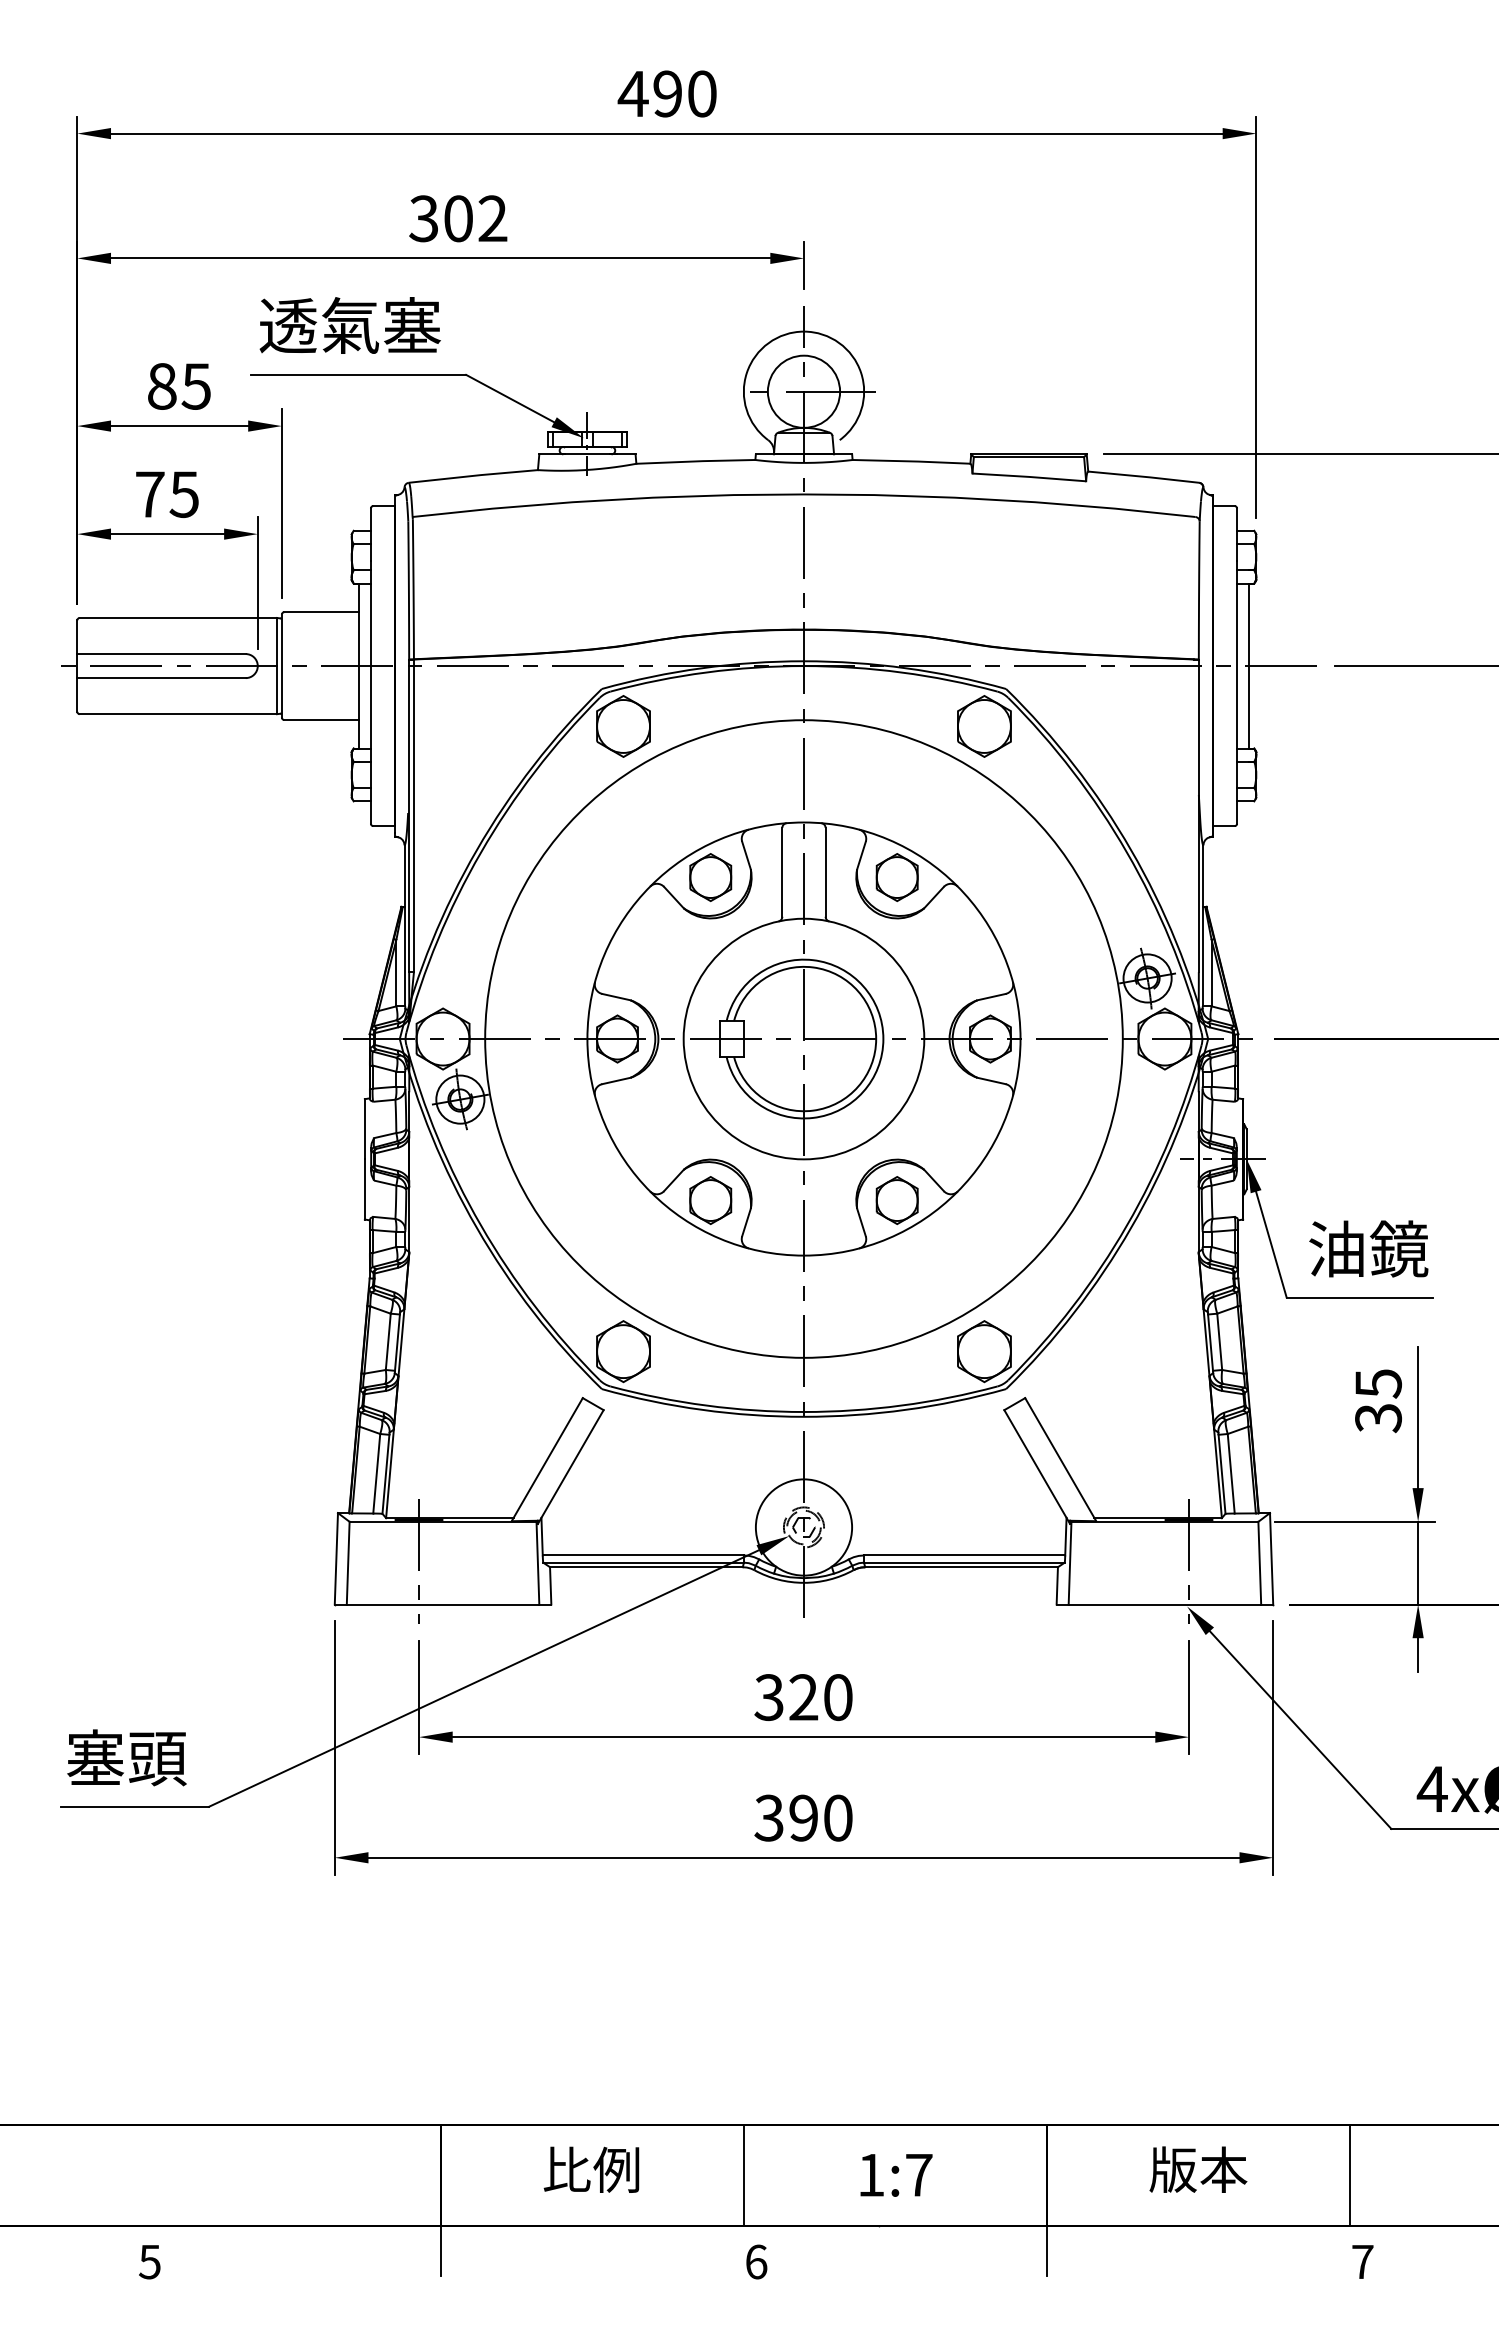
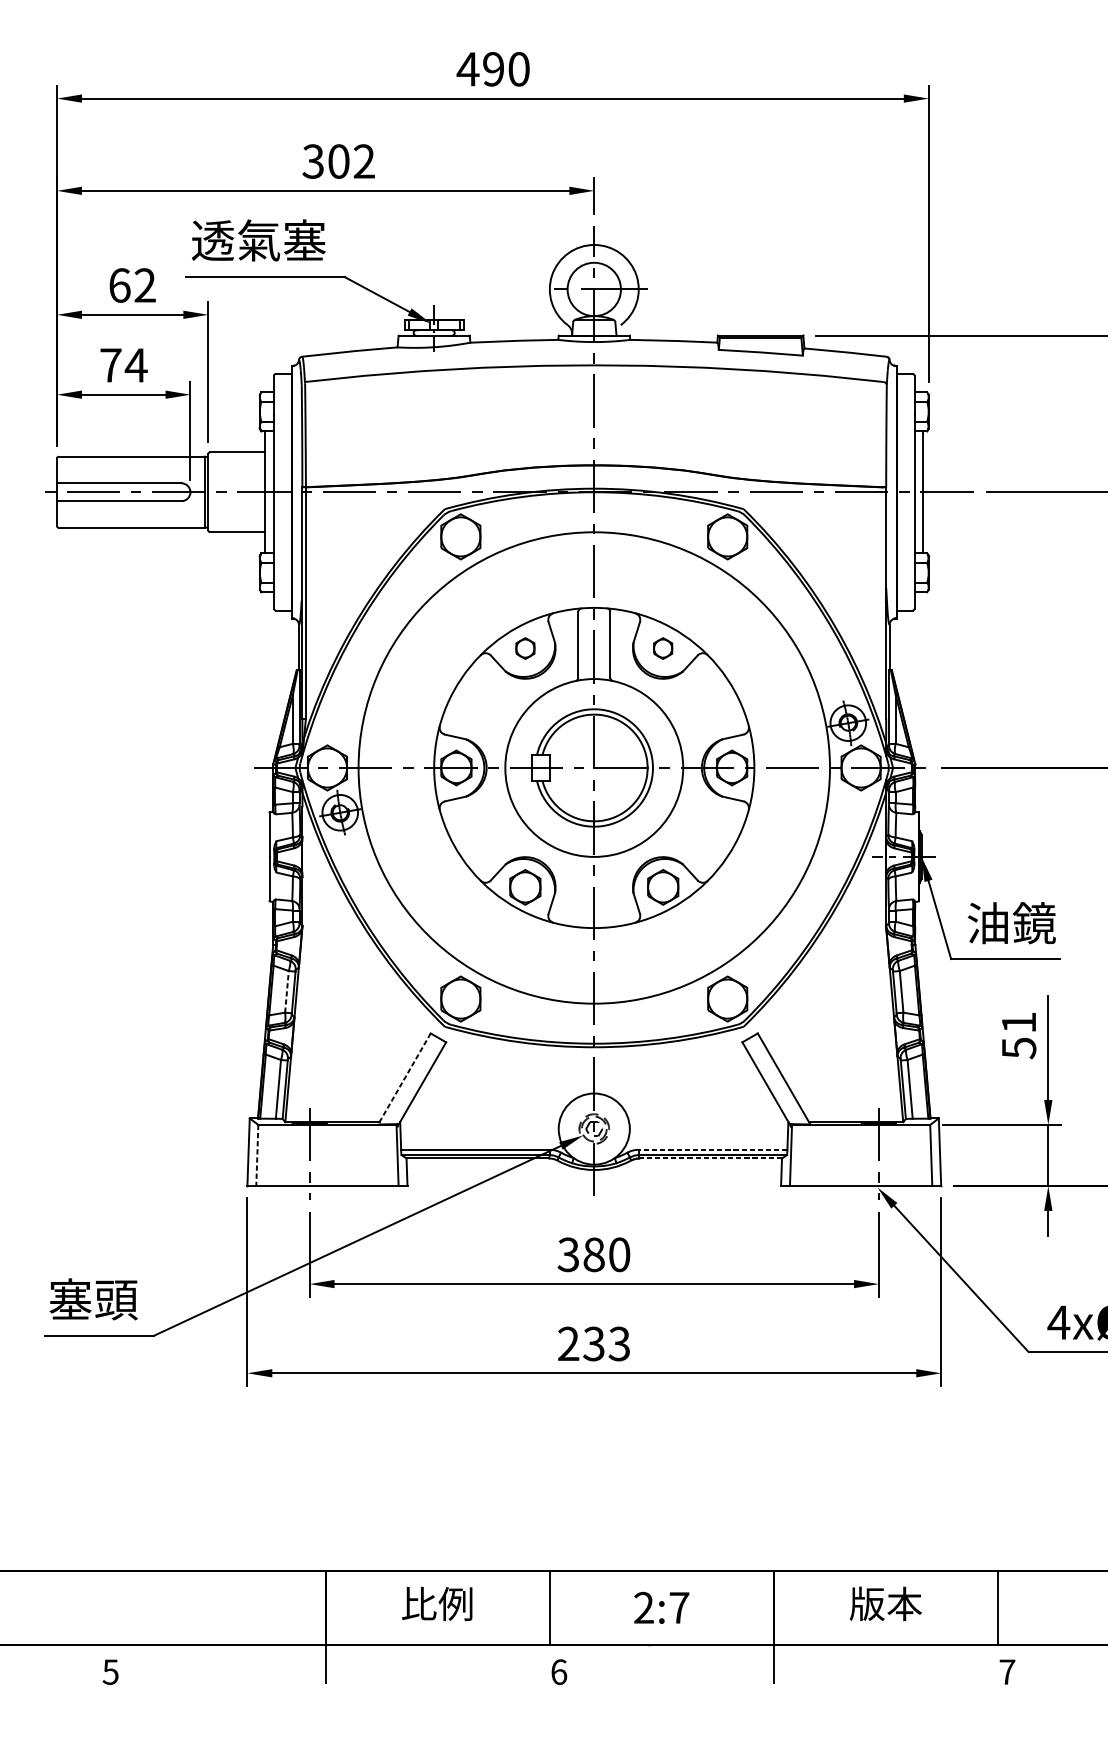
text: (179, 386) -> (132, 285), 85 -> 62
text: (183, 494) -> (135, 365), 75 -> 74
part: (710, 877) -> (525, 648), size x0.6
part: (896, 877) -> (662, 648), size x0.6
line: (388, 1341) -> (287, 991), solid -> dashed
text: (1378, 1401) -> (1019, 1035), 35 -> 51
line: (547, 1460) -> (404, 1079), solid -> dashed
line: (964, 1555) -> (712, 1149), solid -> dashed
line: (348, 1563) -> (257, 1155), solid -> dashed
line: (961, 1567) -> (710, 1158), solid -> dashed
text: (803, 1697) -> (593, 1254), 320 -> 380
text: (803, 1817) -> (593, 1343), 390 -> 233
text: (871, 2174) -> (644, 1607), 1:7 -> 2:7

